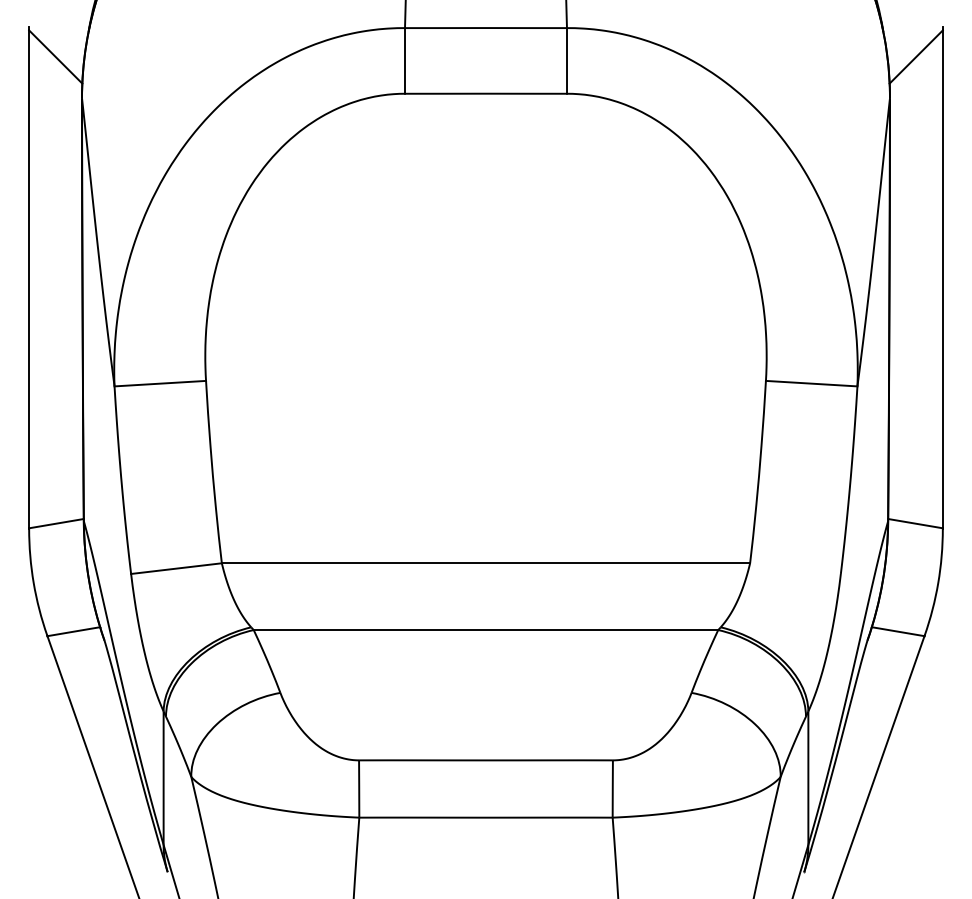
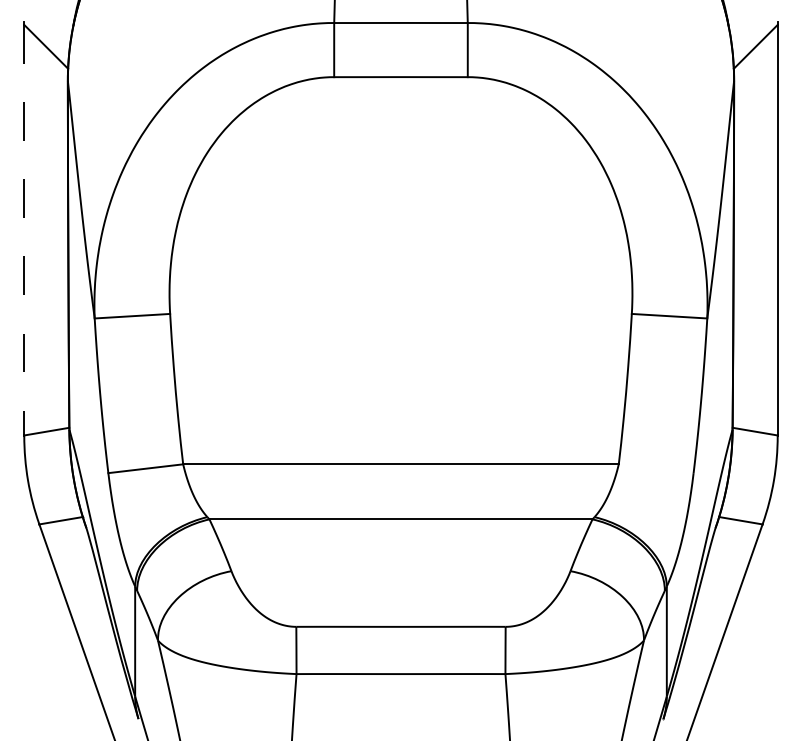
line: (29, 279) -> (24, 230), solid -> dashed

